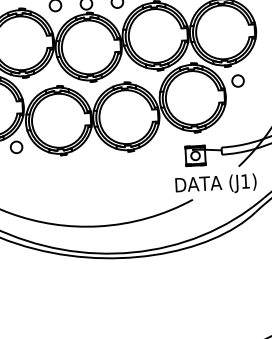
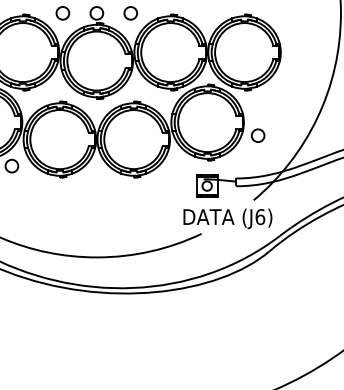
circle: (237, 80) -> (257, 135), moved
text: (245, 181) -> (260, 217), (J1) -> (J6)

